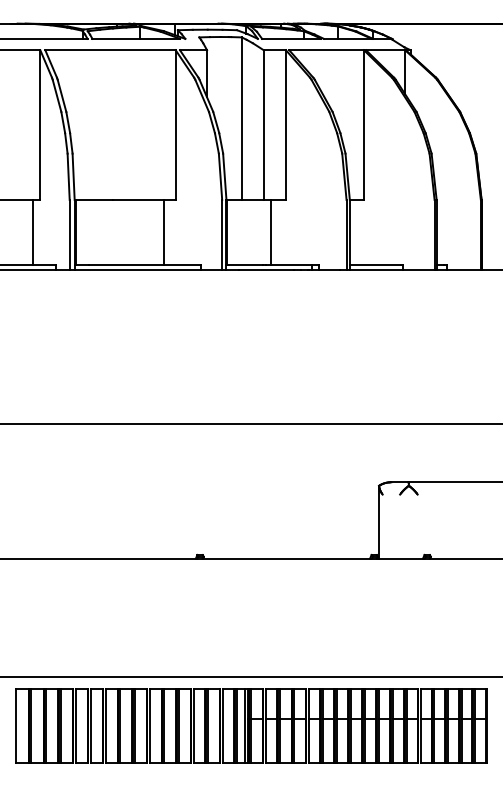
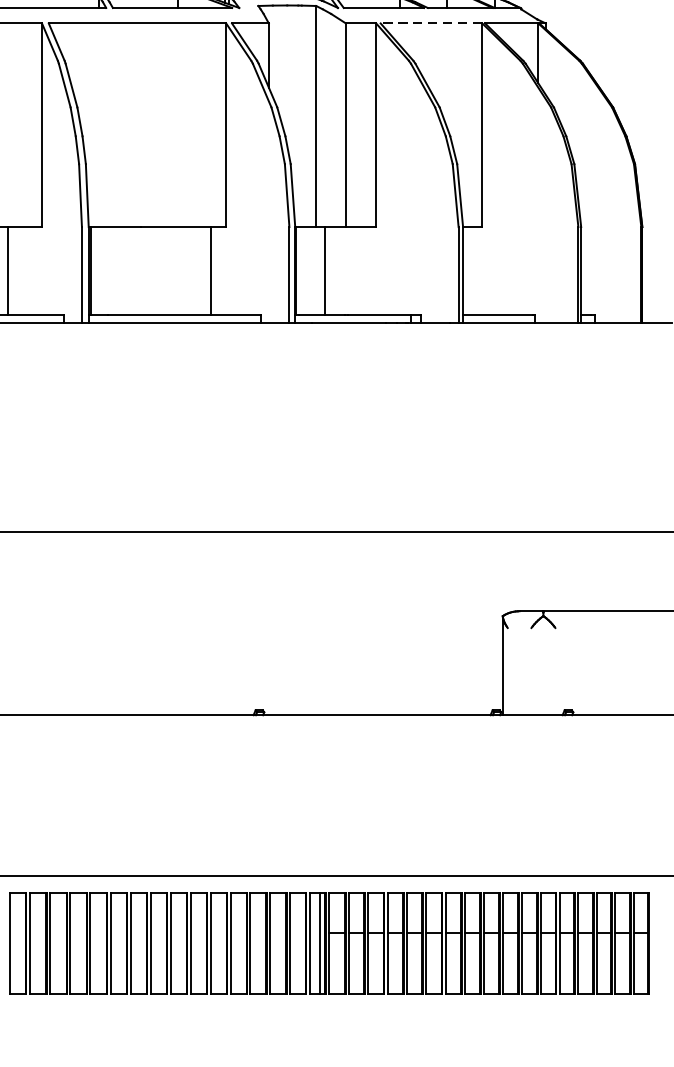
line: (326, 50) -> (431, 23), solid -> dashed
line: (33, 231) -> (8, 270), moved
line: (271, 231) -> (325, 270), moved

